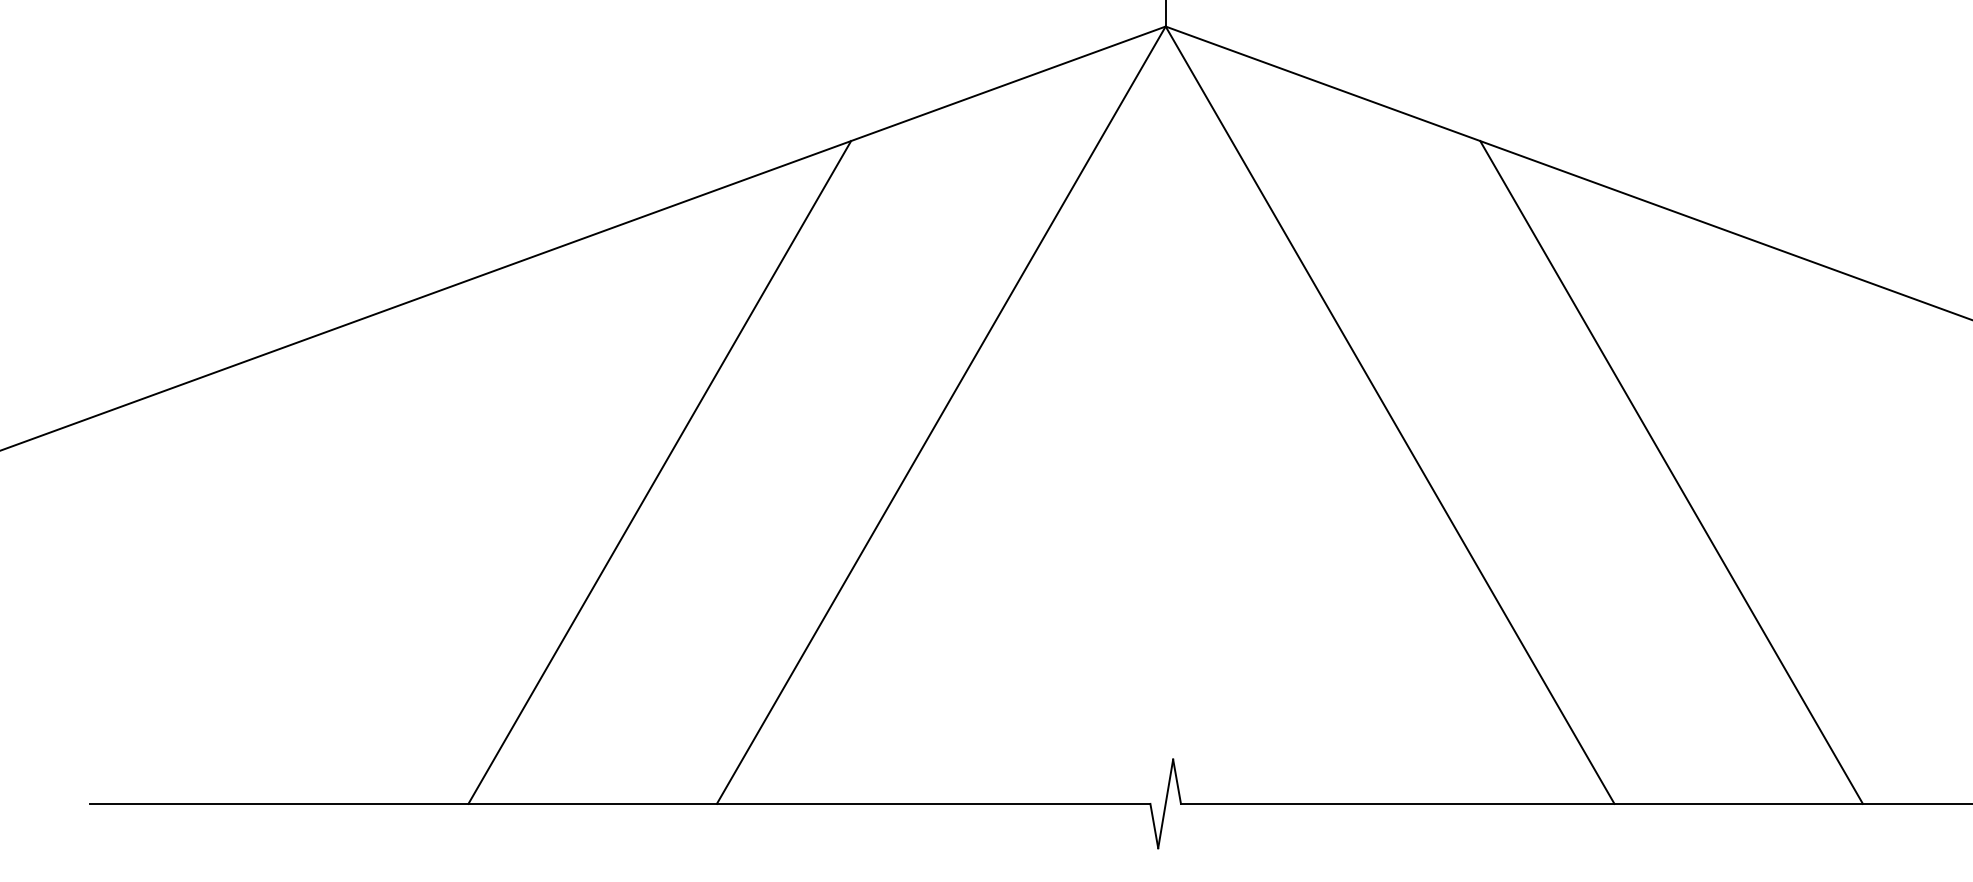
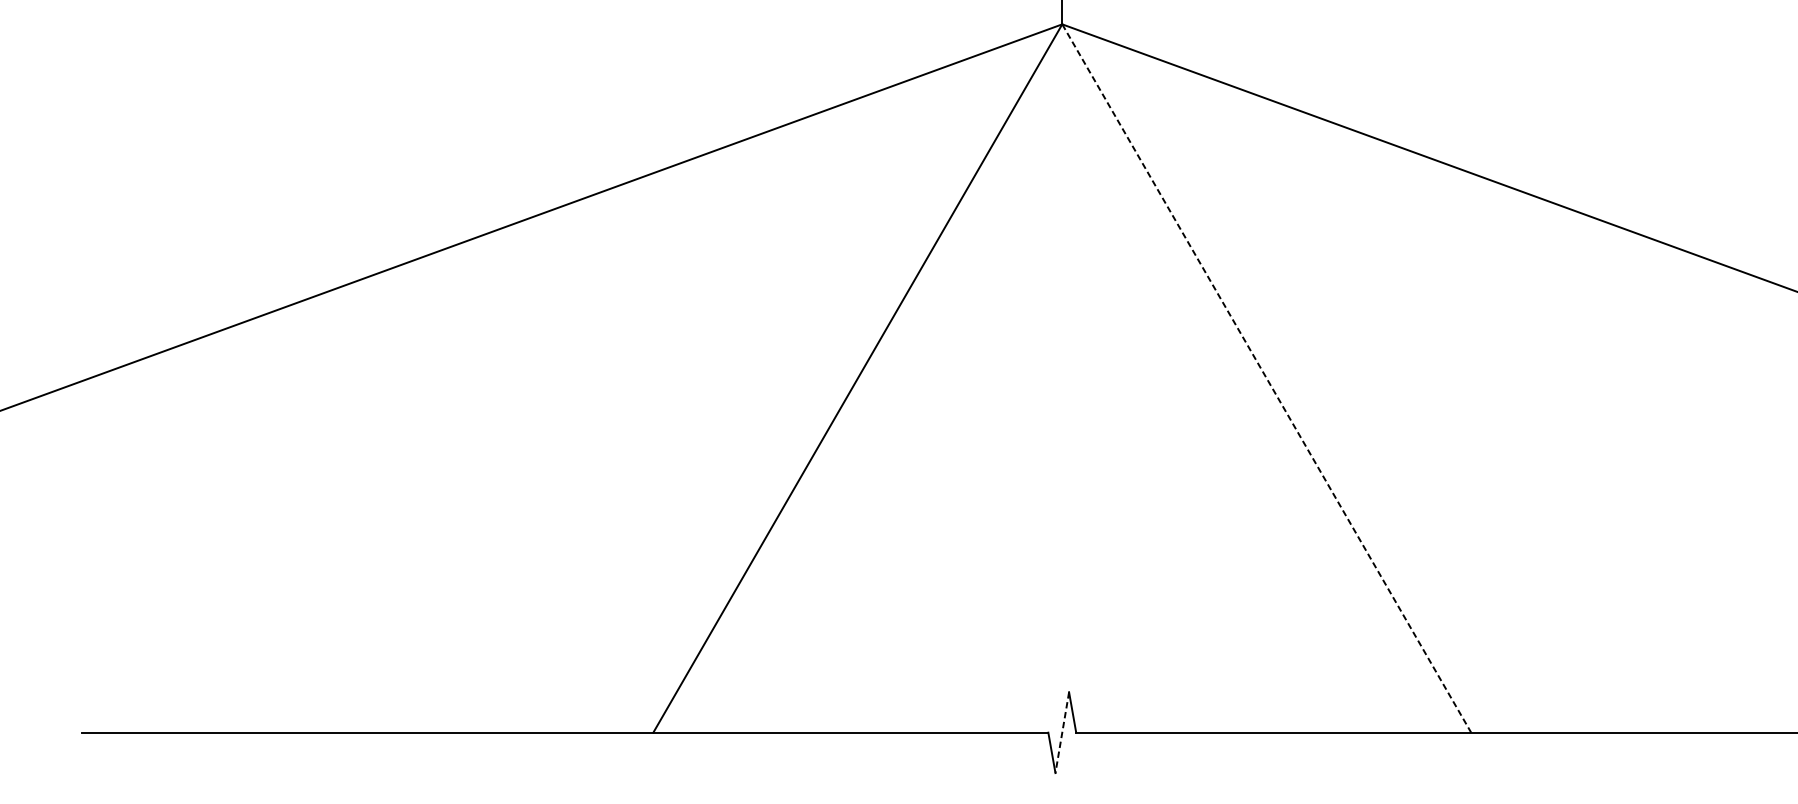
line: (1390, 415) -> (1267, 378), solid -> dashed
line: (659, 472) -> (601, 430), removed
line: (1671, 472) -> (1523, 430), removed
line: (1165, 803) -> (1062, 732), solid -> dashed

